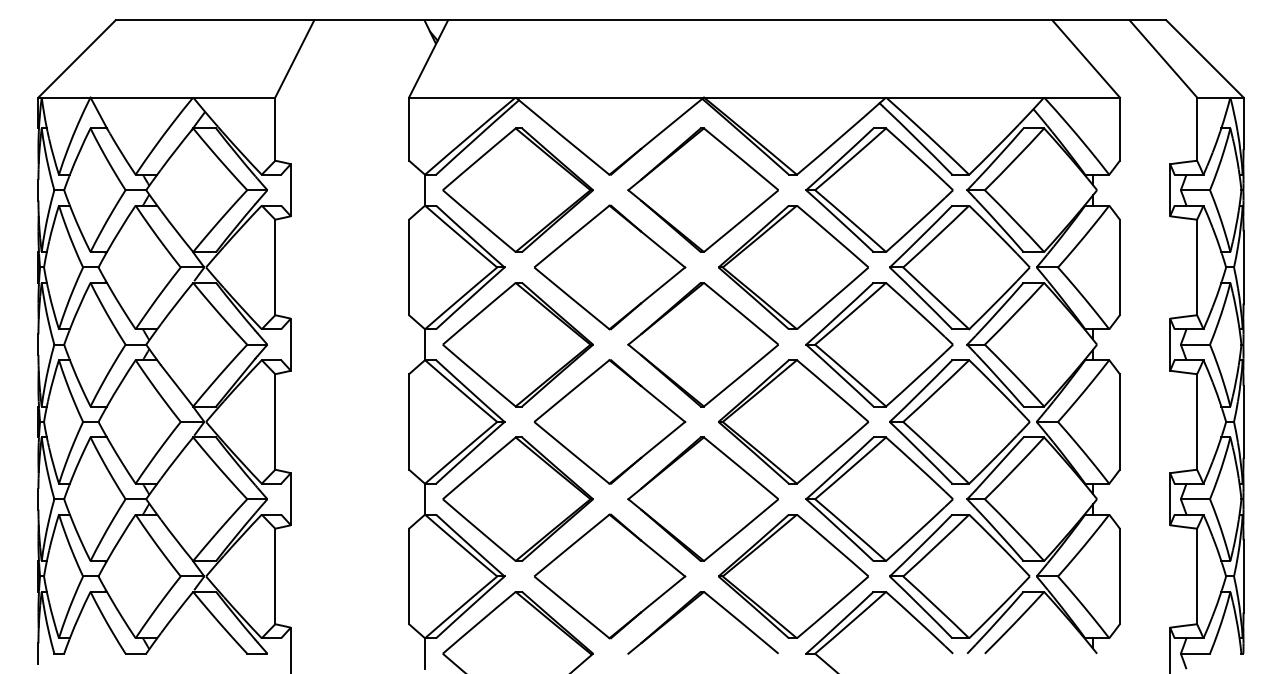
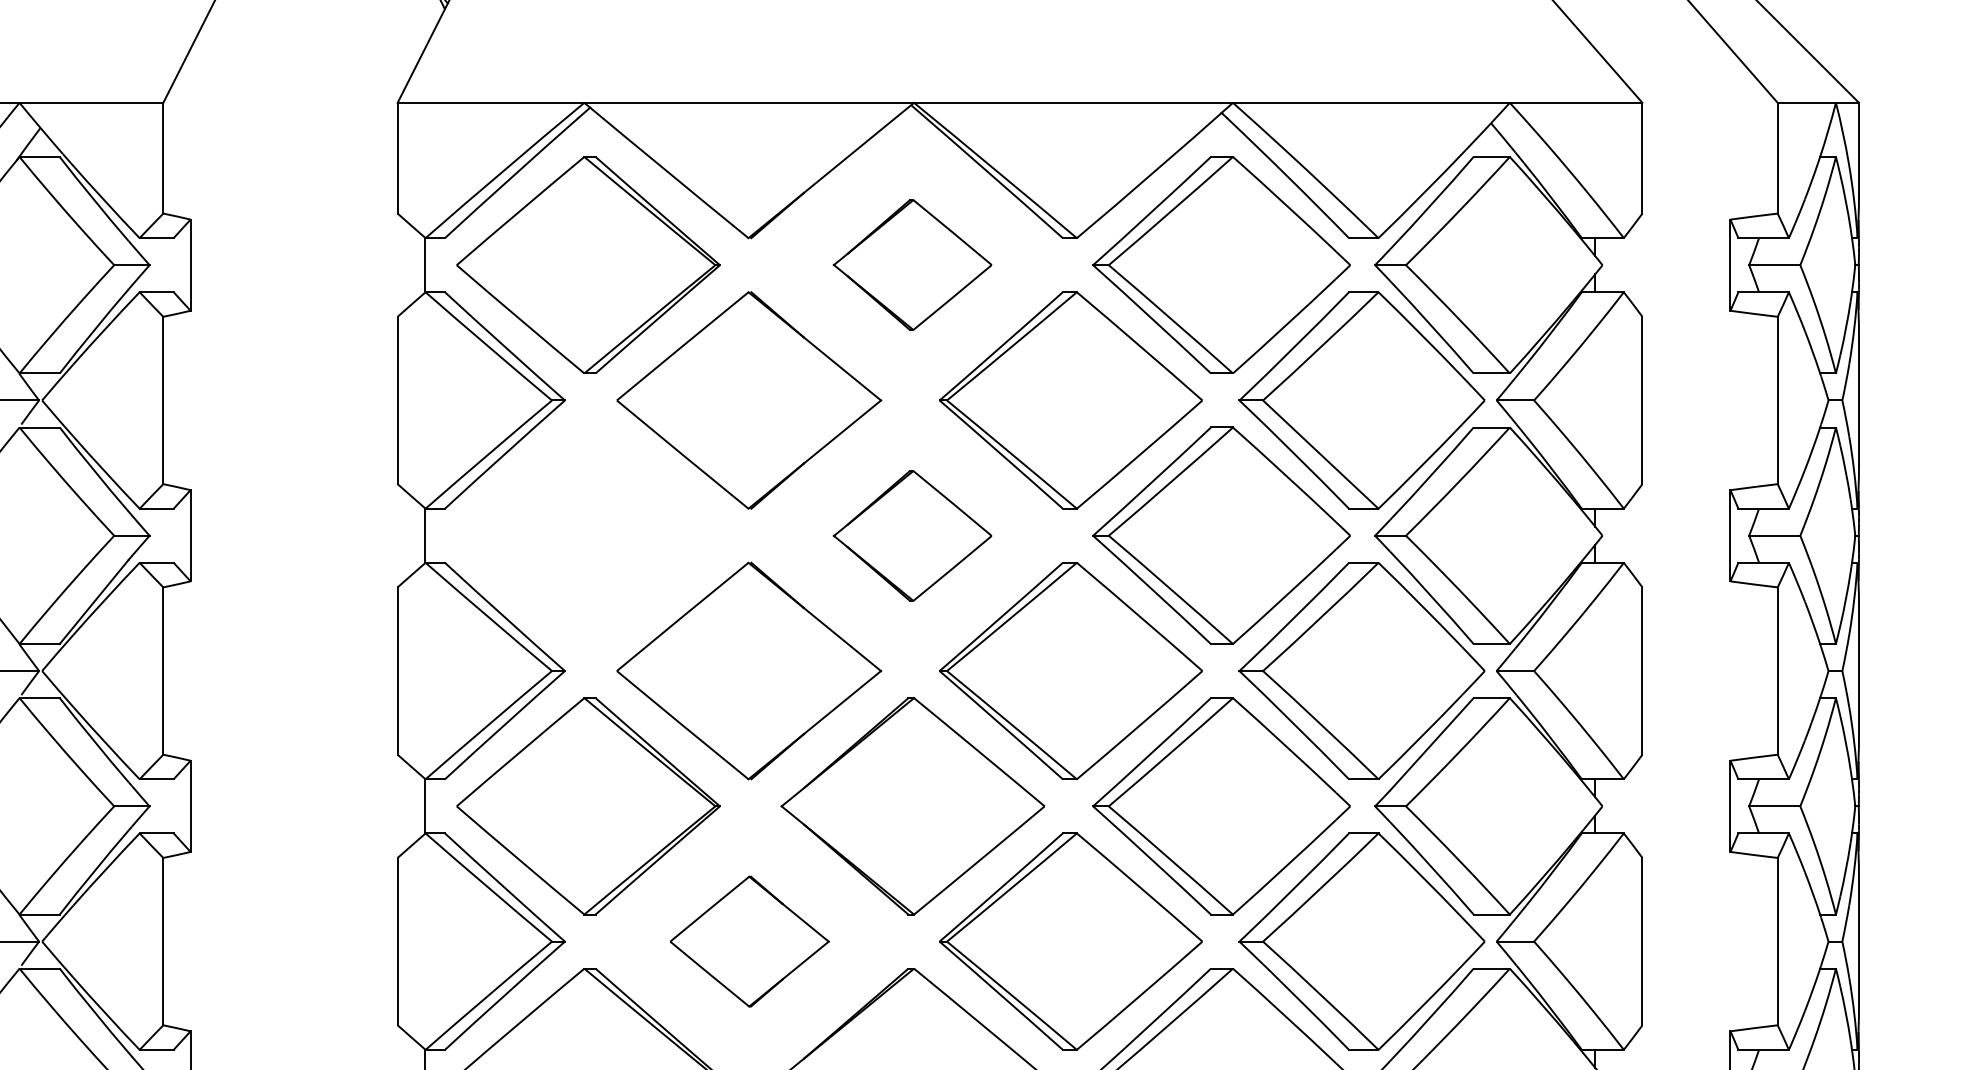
part: (702, 189) -> (911, 263), size x0.6
part: (517, 344) -> (587, 535), removed
part: (702, 344) -> (911, 535), size x0.6
part: (610, 576) -> (750, 941), size x0.6

